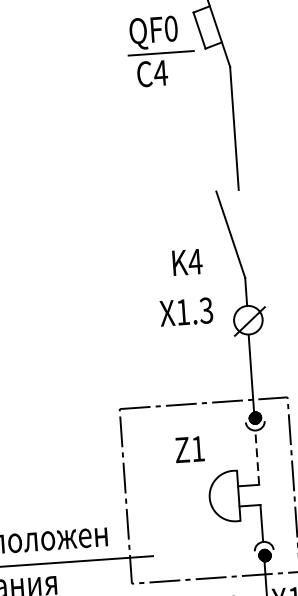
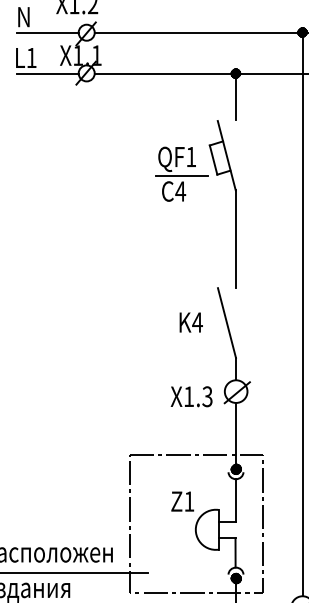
text: (171, 28) -> (191, 156), QF0 -> QF1
text: (186, 262) -> (190, 322), moved
text: (186, 311) -> (191, 396), moved
text: (189, 449) -> (182, 501), moved
line: (257, 457) -> (235, 500), dashed -> solid

